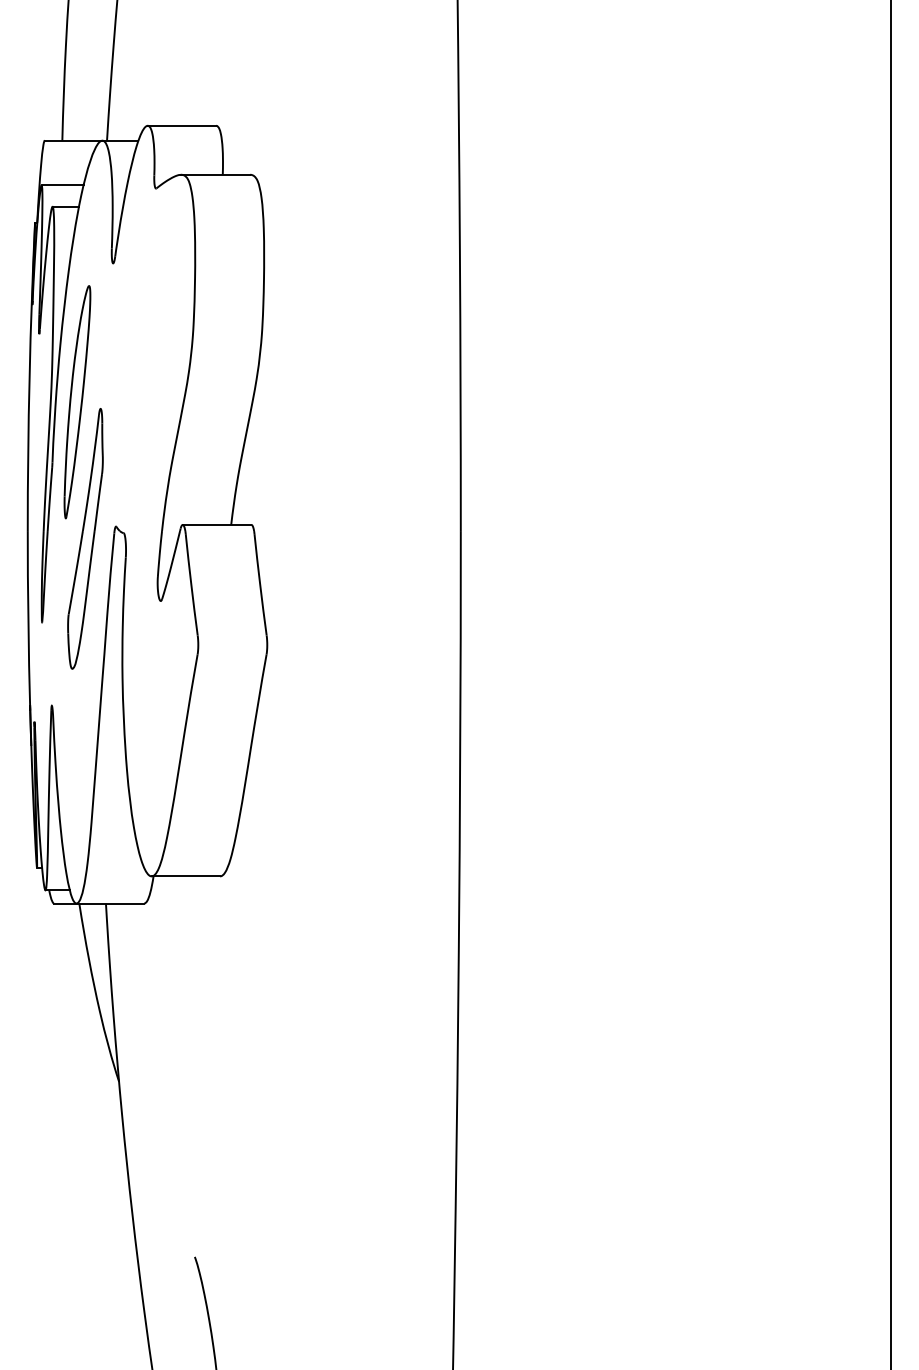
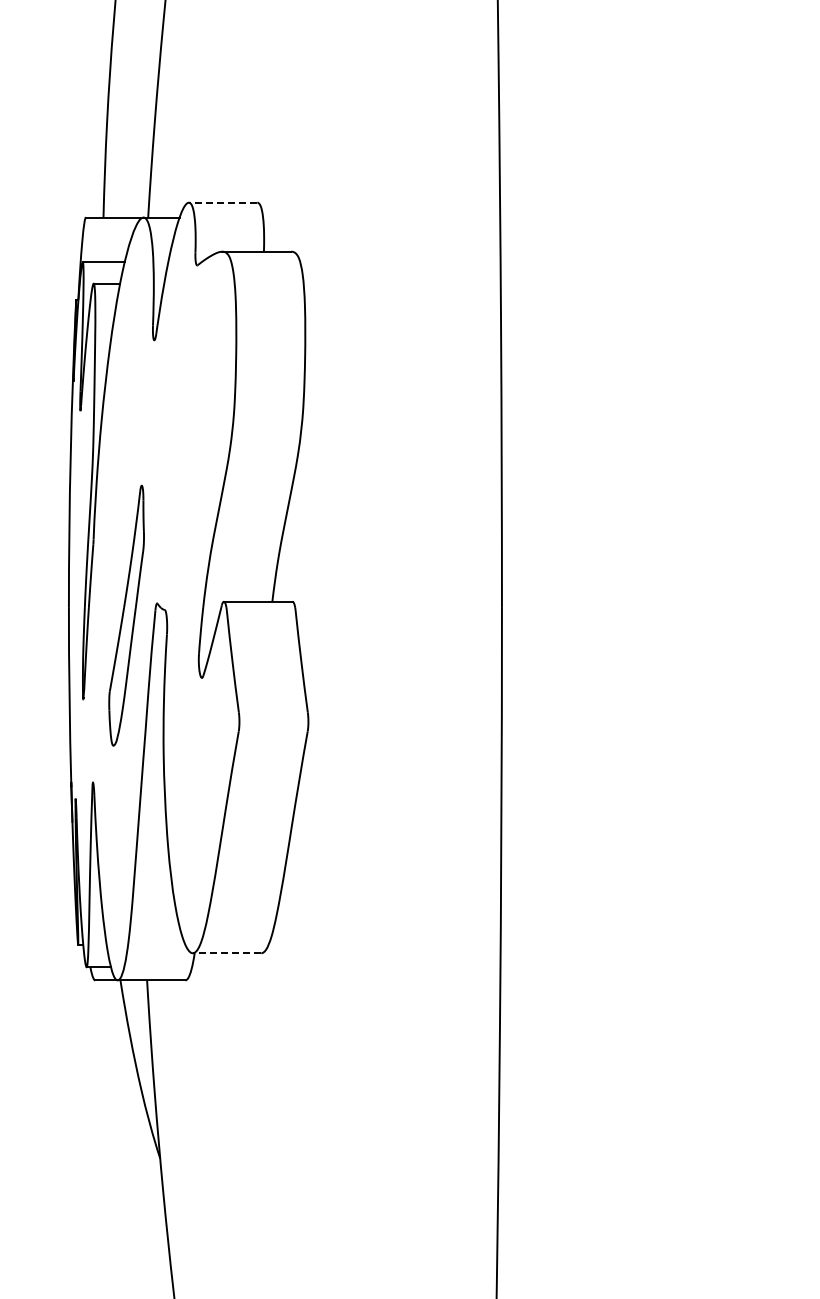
line: (181, 125) -> (222, 202), solid -> dashed
part: (77, 402) -> (118, 479), removed
line: (185, 876) -> (226, 953), solid -> dashed

